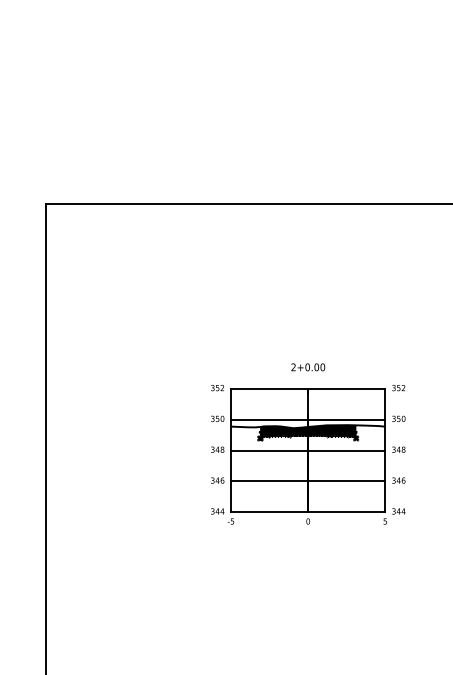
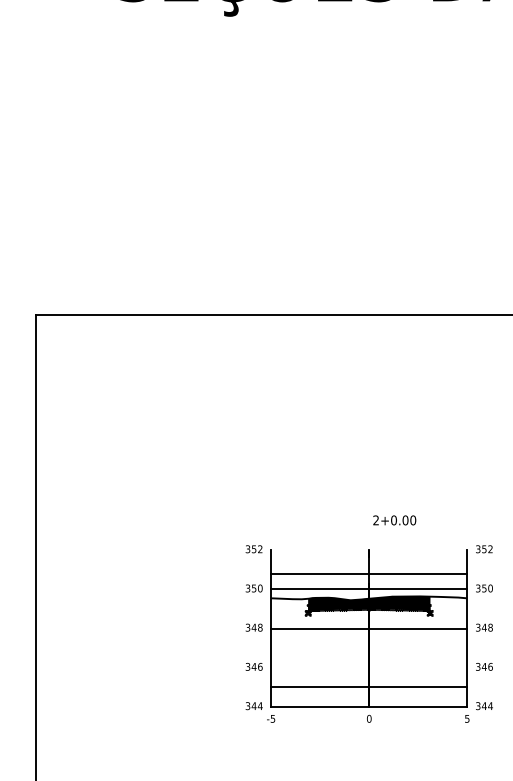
text: (308, 367) -> (395, 520), moved
line: (308, 388) -> (369, 573), moved
line: (308, 481) -> (369, 687), moved

